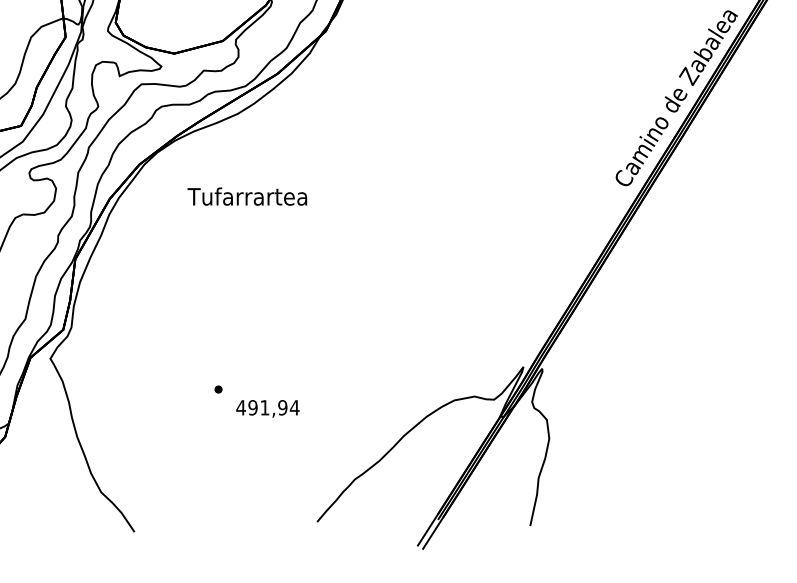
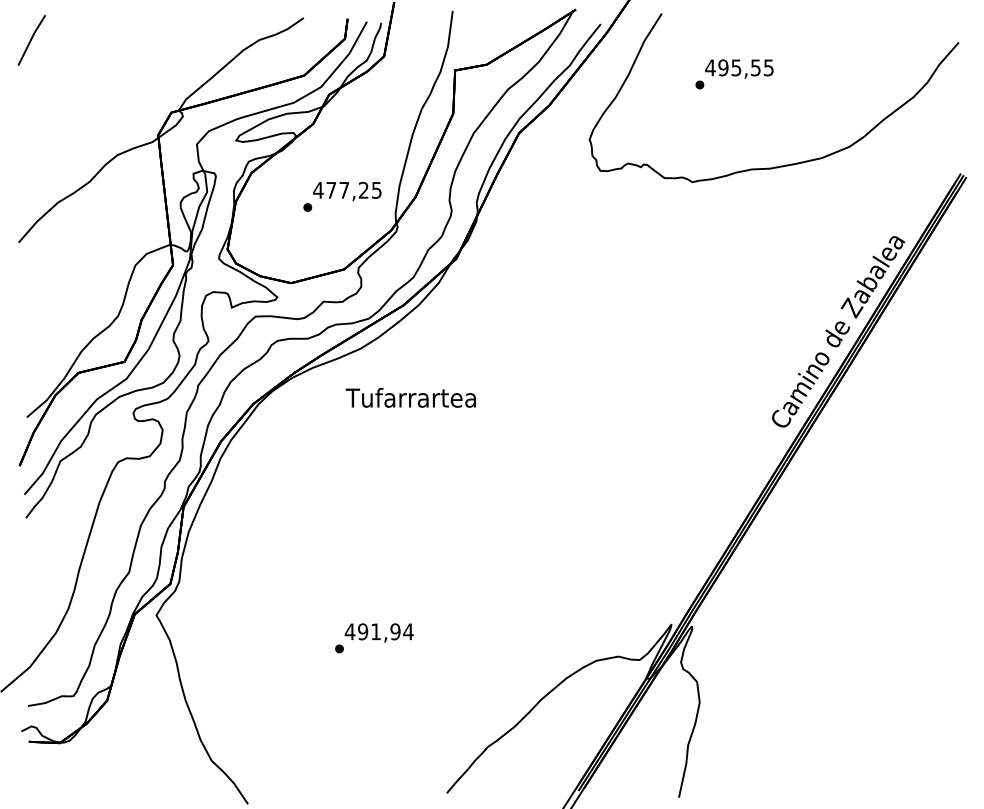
text: (246, 196) -> (410, 397), moved
text: (267, 408) -> (378, 632), moved

